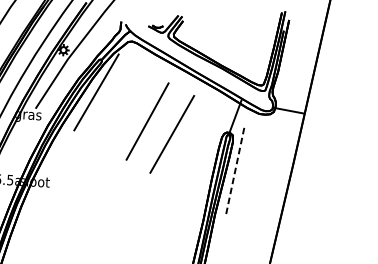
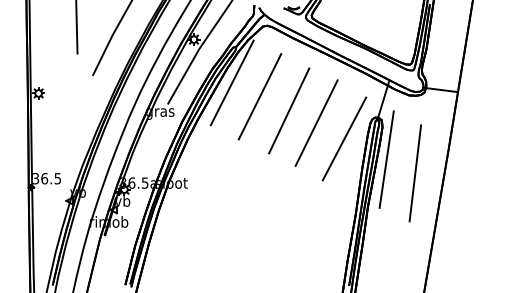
line: (120, 106) -> (259, 96), added
line: (197, 150) -> (344, 138), added
line: (234, 171) -> (386, 159), dashed -> solid
line: (260, 186) -> (415, 173), added

